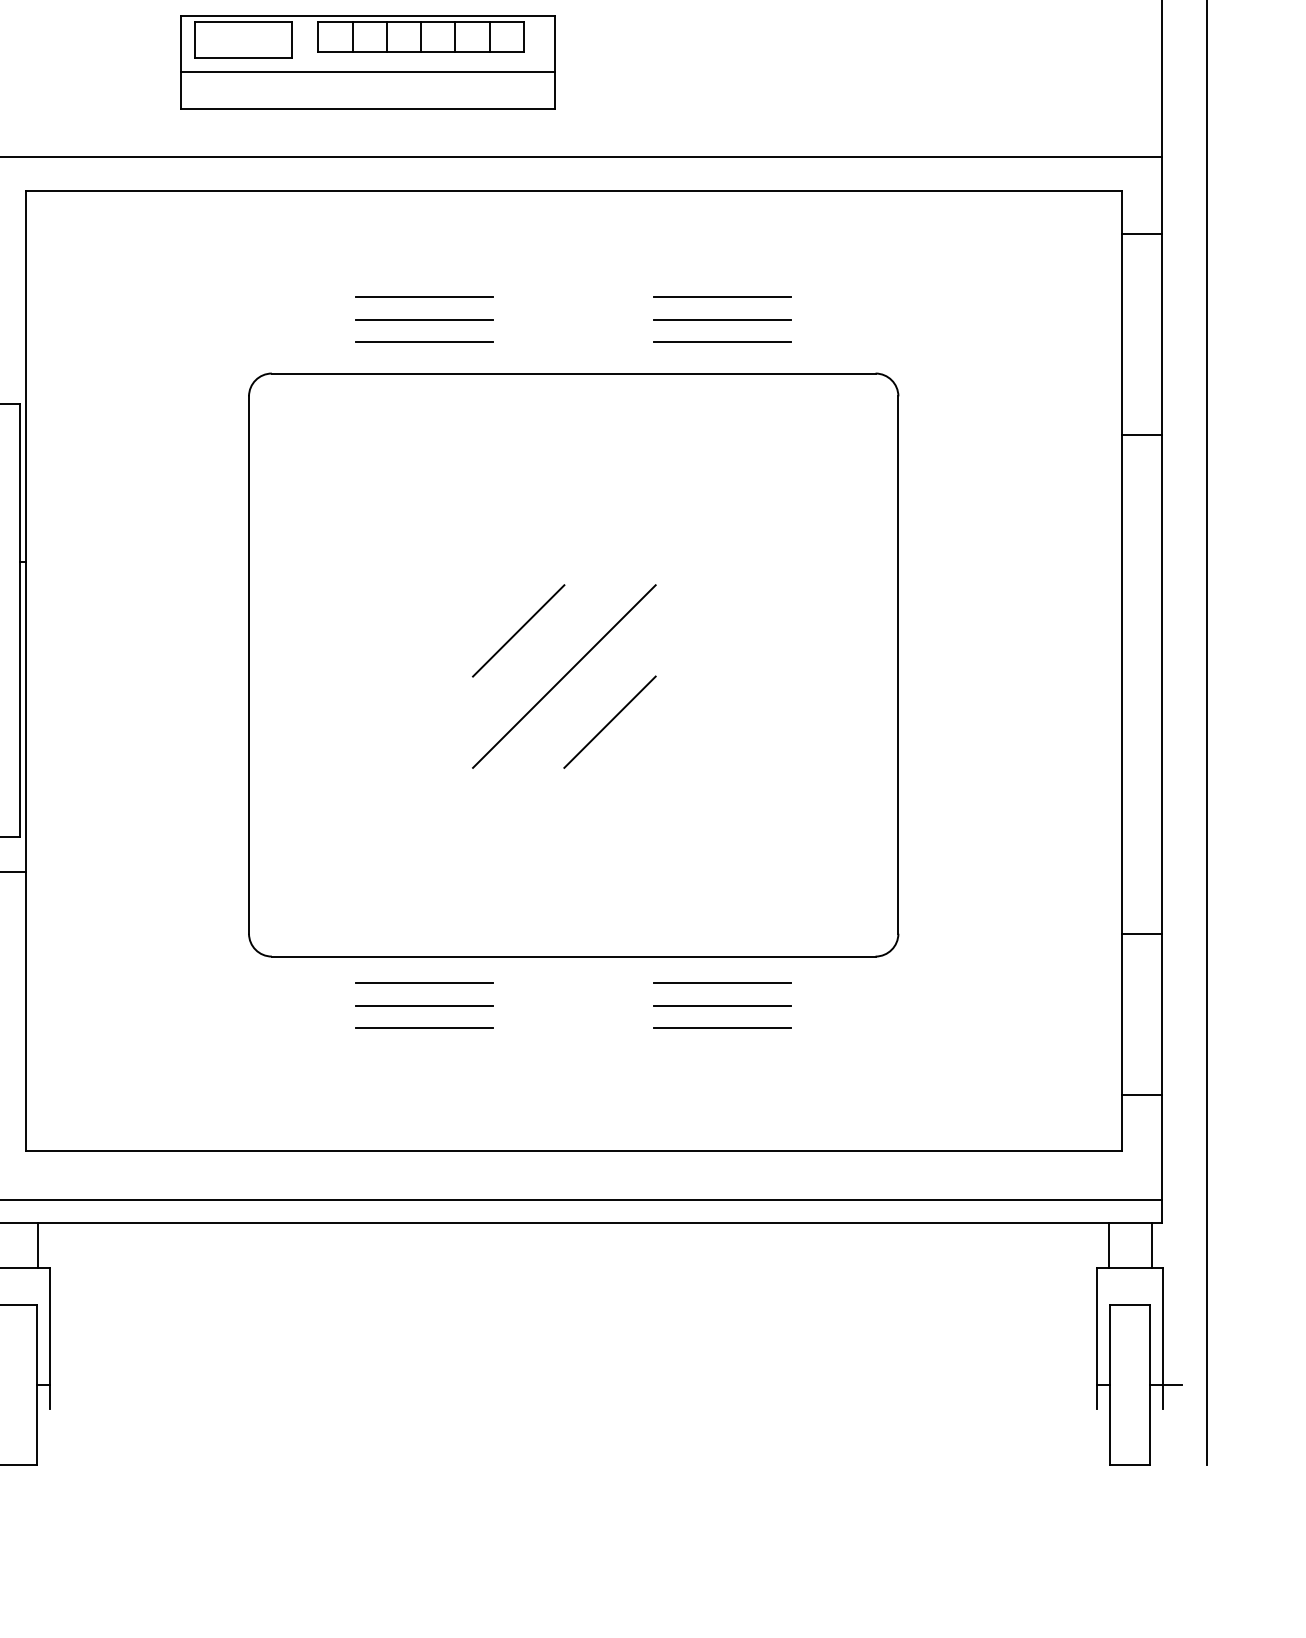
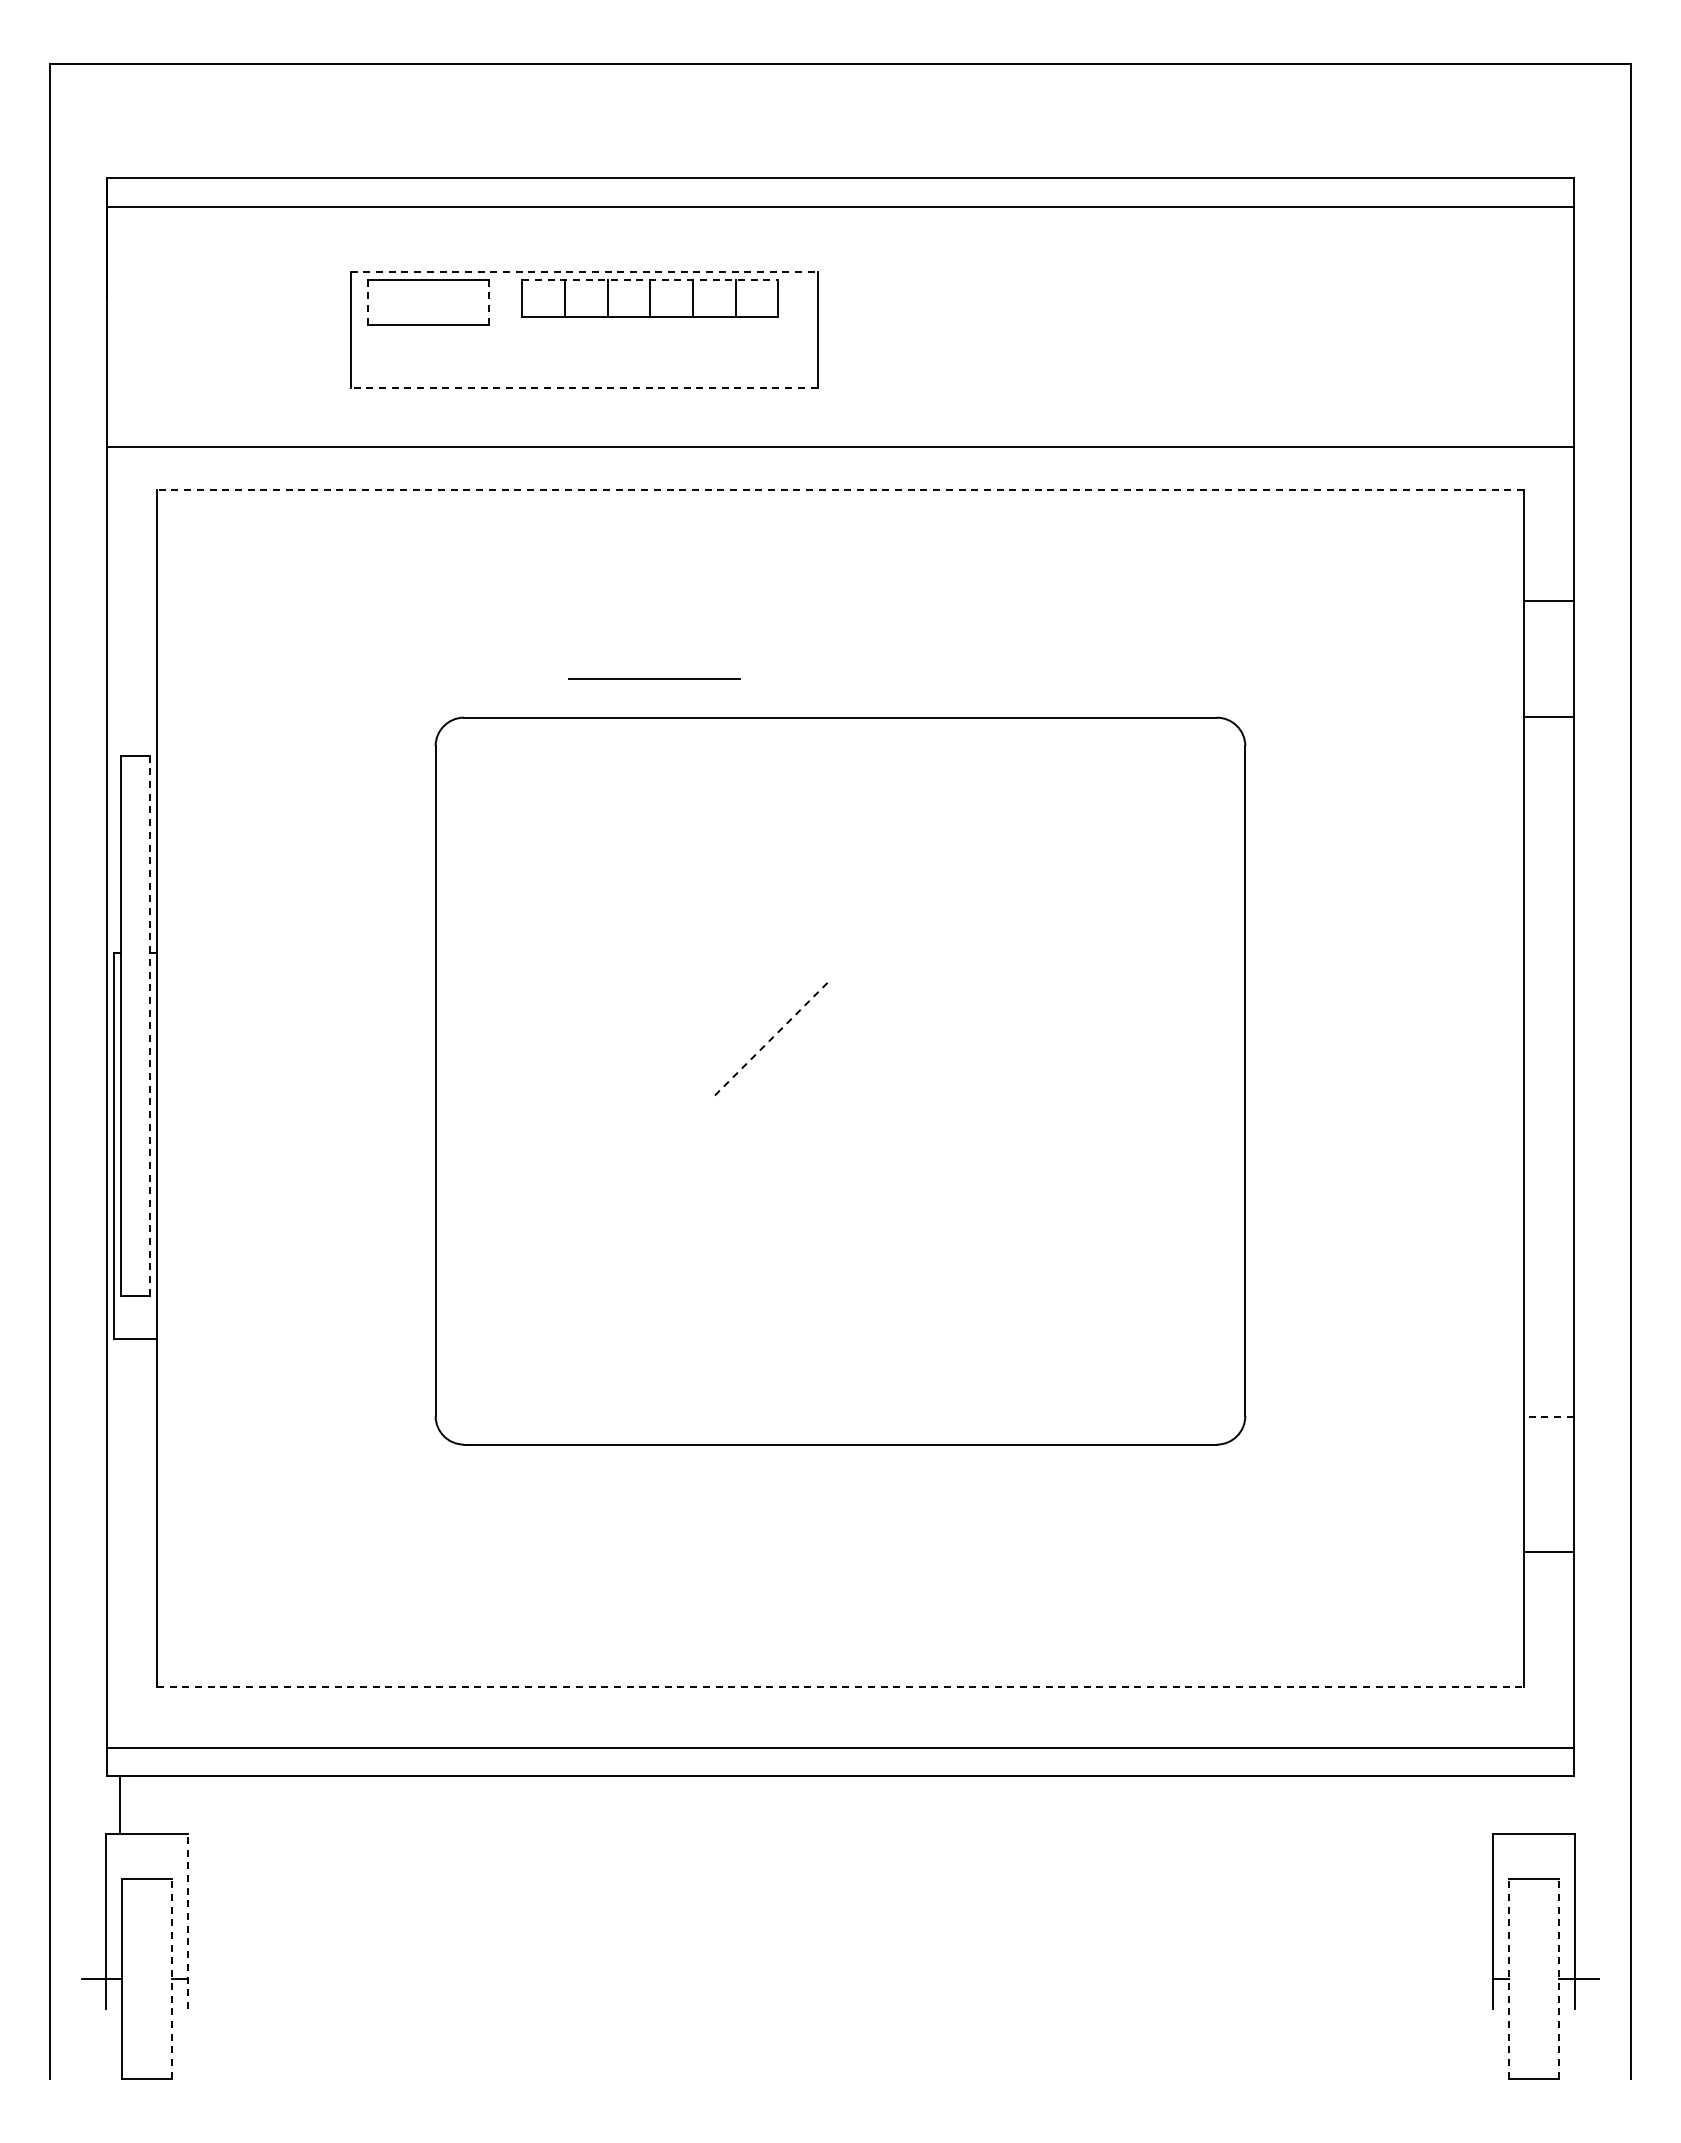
line: (368, 15) -> (584, 271), solid -> dashed
line: (421, 22) -> (650, 279), solid -> dashed
line: (195, 40) -> (368, 302), solid -> dashed
line: (292, 40) -> (489, 302), solid -> dashed
line: (367, 72) -> (583, 342), removed
line: (367, 108) -> (583, 387), solid -> dashed
line: (573, 190) -> (840, 489), solid -> dashed
line: (1141, 233) -> (1548, 601), moved
line: (424, 296) -> (654, 621), removed
line: (722, 296) -> (1025, 621), removed
line: (722, 318) -> (1026, 649), removed
line: (424, 319) -> (654, 650), removed
line: (722, 342) -> (1026, 678), removed
line: (1141, 434) -> (1548, 716), moved
line: (19, 621) -> (149, 1026), solid -> dashed
line: (518, 630) -> (771, 1038), solid -> dashed
line: (564, 676) -> (828, 1095), removed
line: (609, 722) -> (885, 1152), removed
line: (1141, 934) -> (1548, 1416), solid -> dashed
line: (424, 982) -> (654, 1477), removed
line: (722, 982) -> (1025, 1477), removed
line: (424, 1005) -> (654, 1505), removed
line: (722, 1005) -> (1025, 1505), removed
line: (424, 1028) -> (654, 1534), removed
line: (722, 1028) -> (1025, 1534), removed
line: (1141, 1095) -> (1548, 1551), moved
line: (573, 1151) -> (840, 1687), solid -> dashed
line: (37, 1245) -> (172, 1804), removed
line: (1109, 1245) -> (1508, 1804), removed
line: (1151, 1245) -> (1561, 1804), removed
line: (50, 1339) -> (187, 1921), solid -> dashed
line: (37, 1385) -> (171, 1979), solid -> dashed
line: (1110, 1385) -> (1509, 1979), solid -> dashed
line: (1150, 1385) -> (1559, 1979), solid -> dashed

